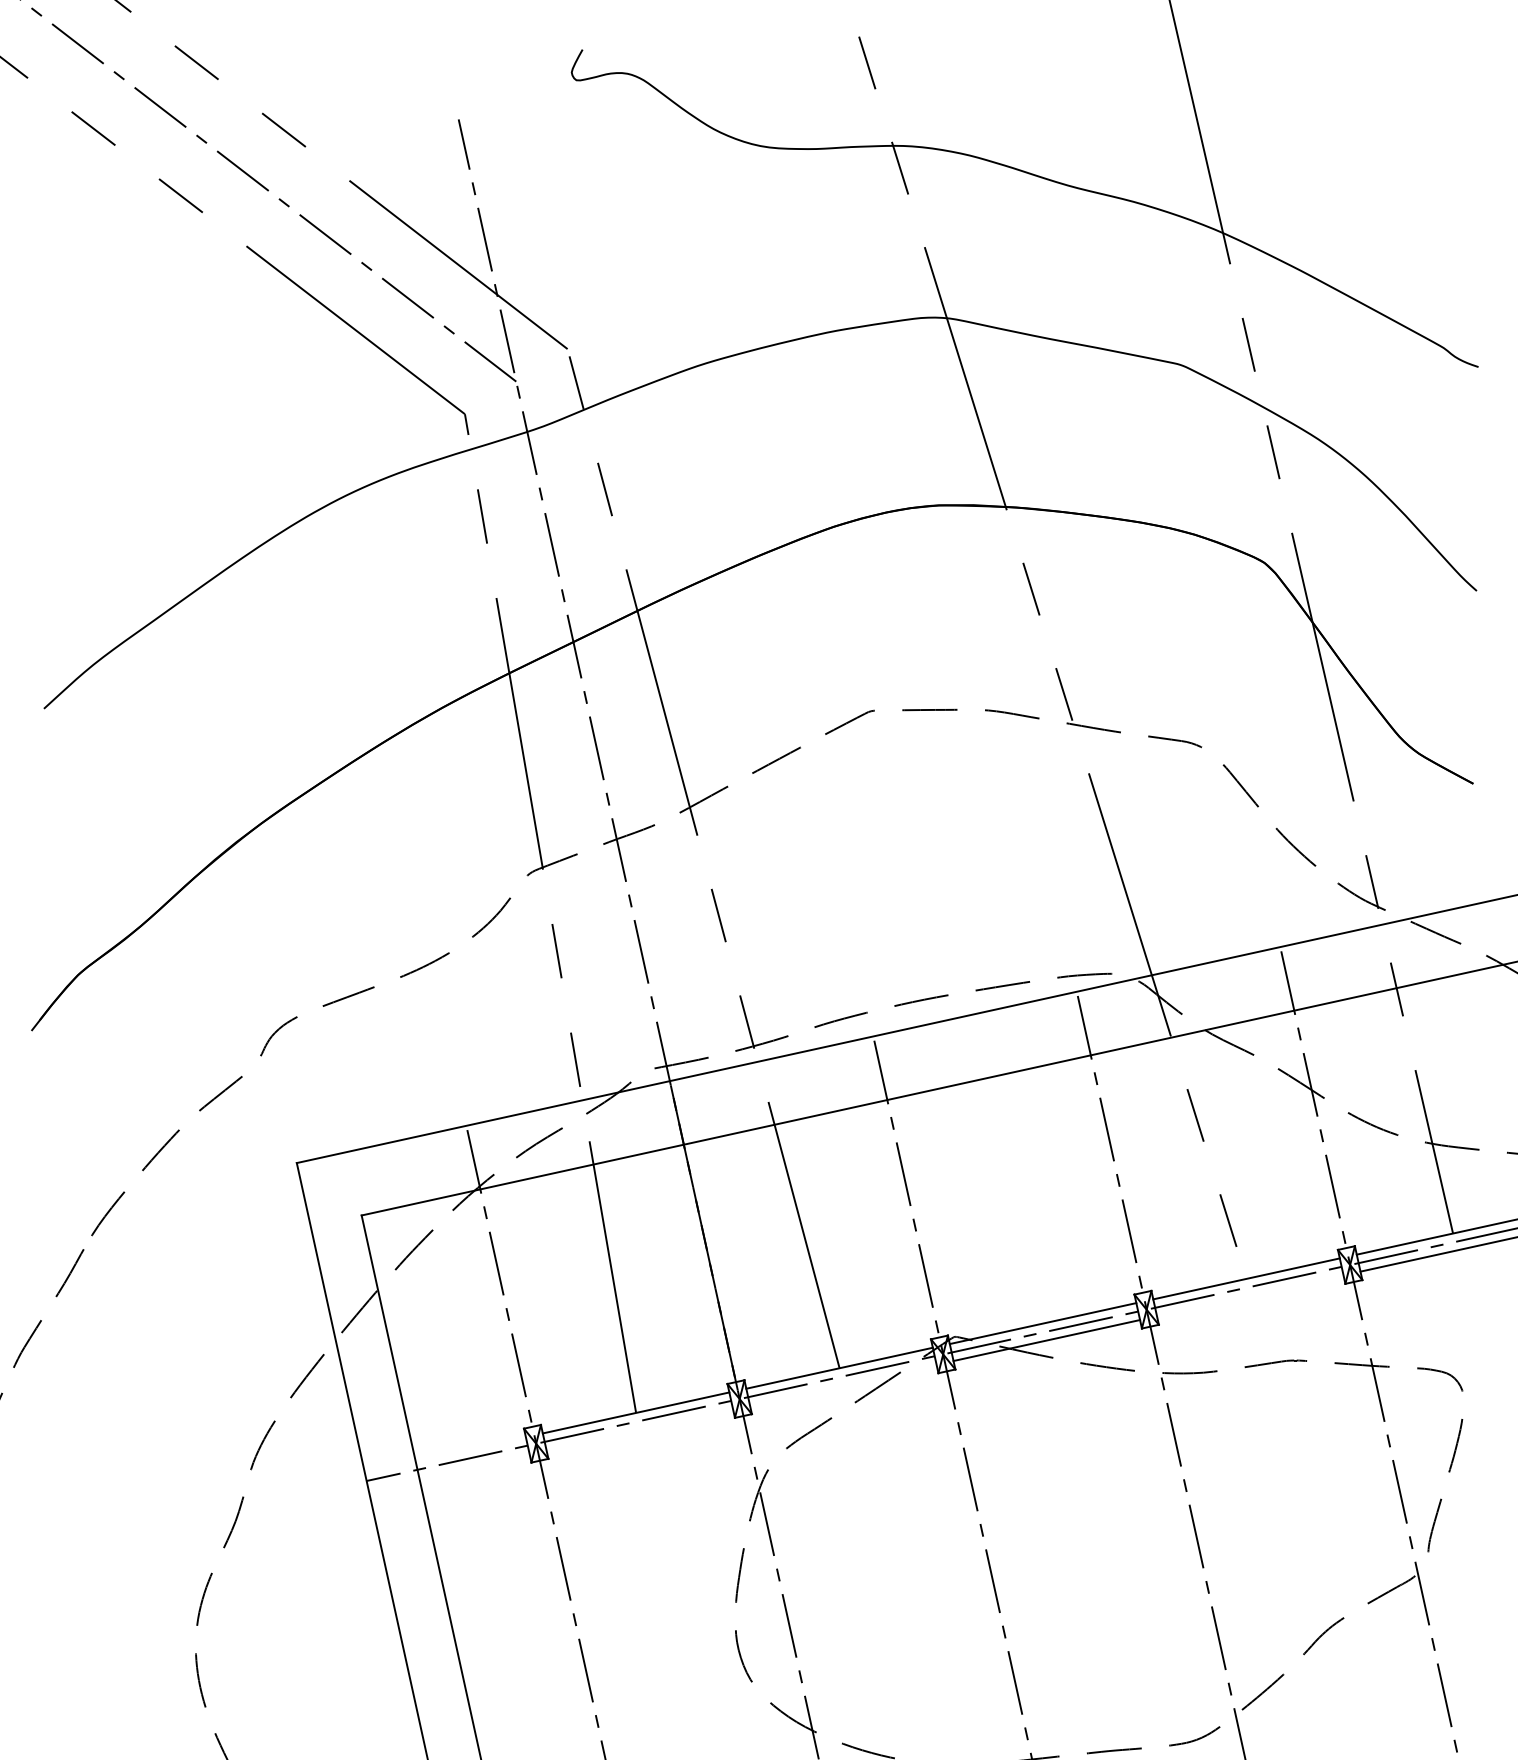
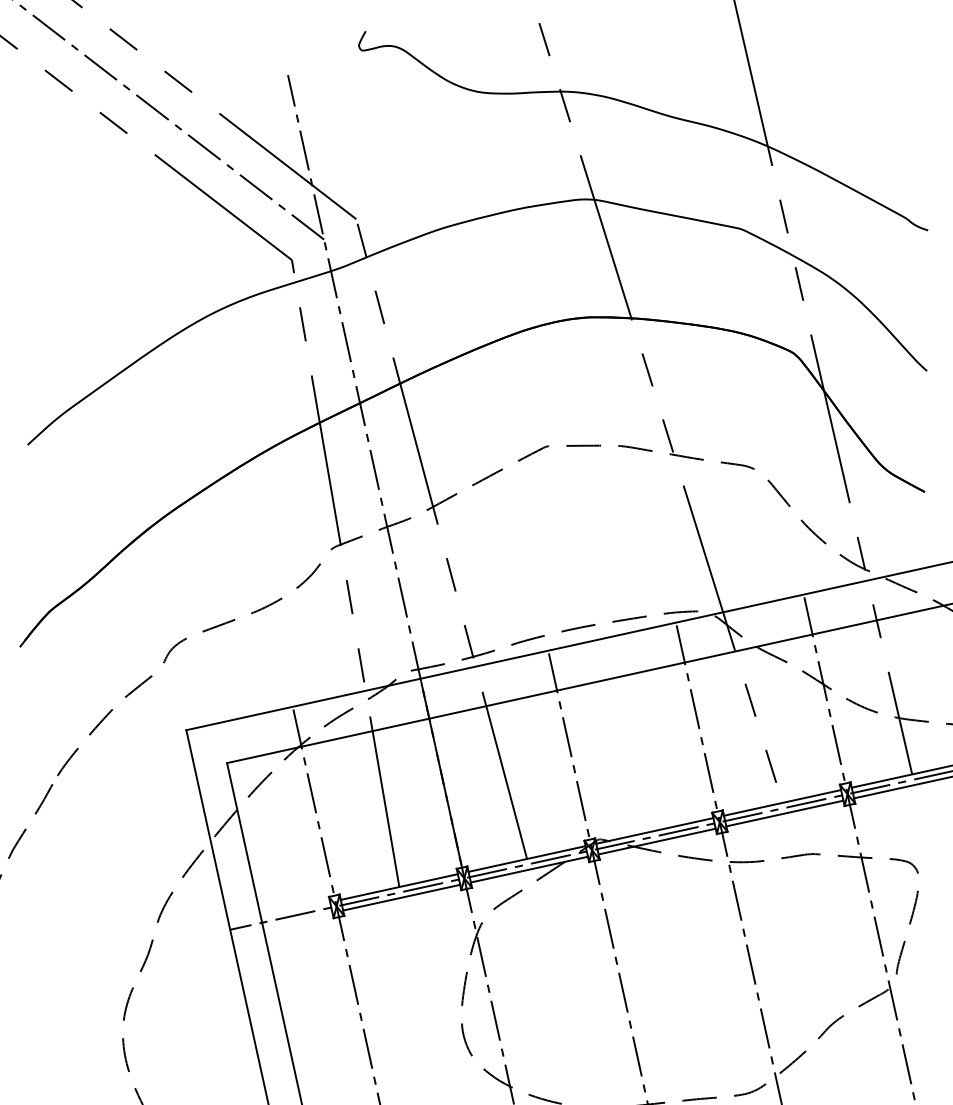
line: (1249, 1295) -> (784, 813), added
line: (841, 1384) -> (528, 869), added
line: (639, 1429) -> (401, 897), added

